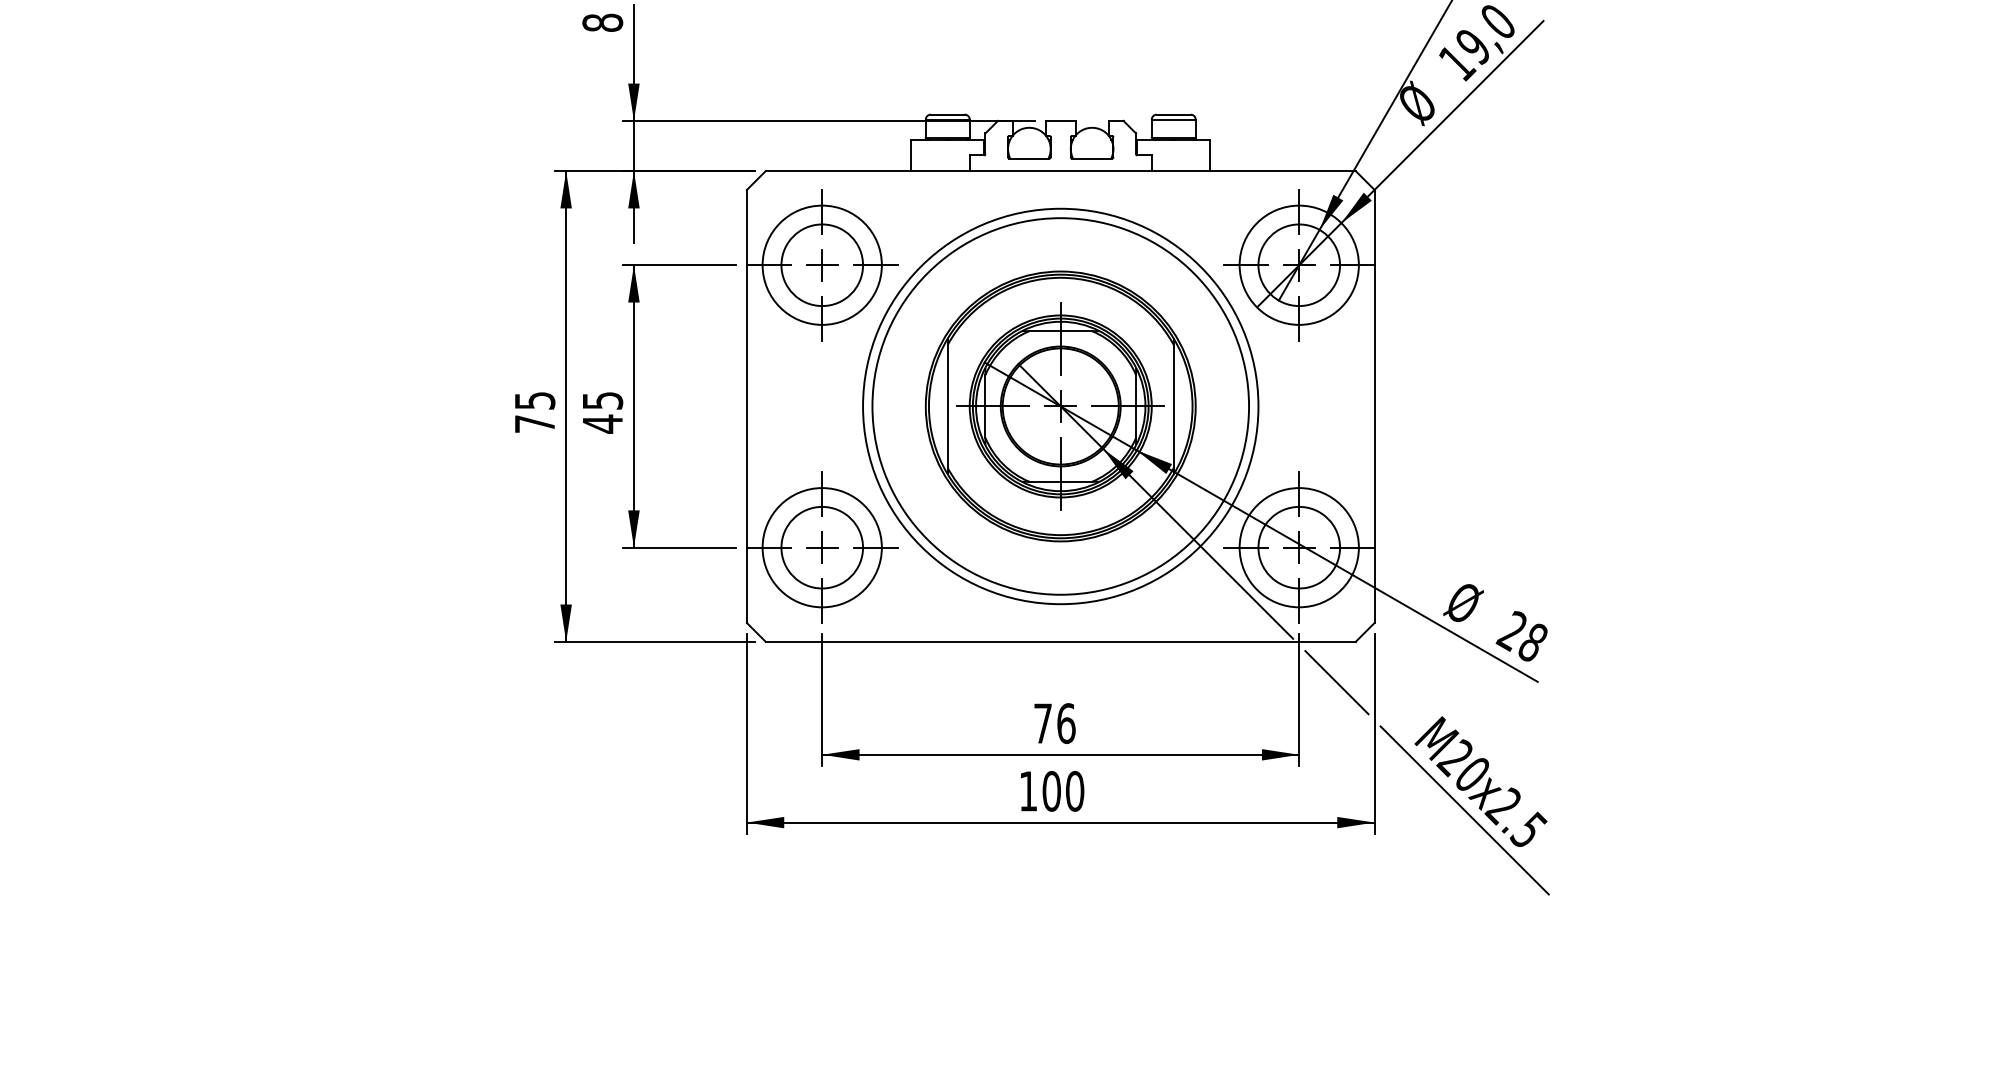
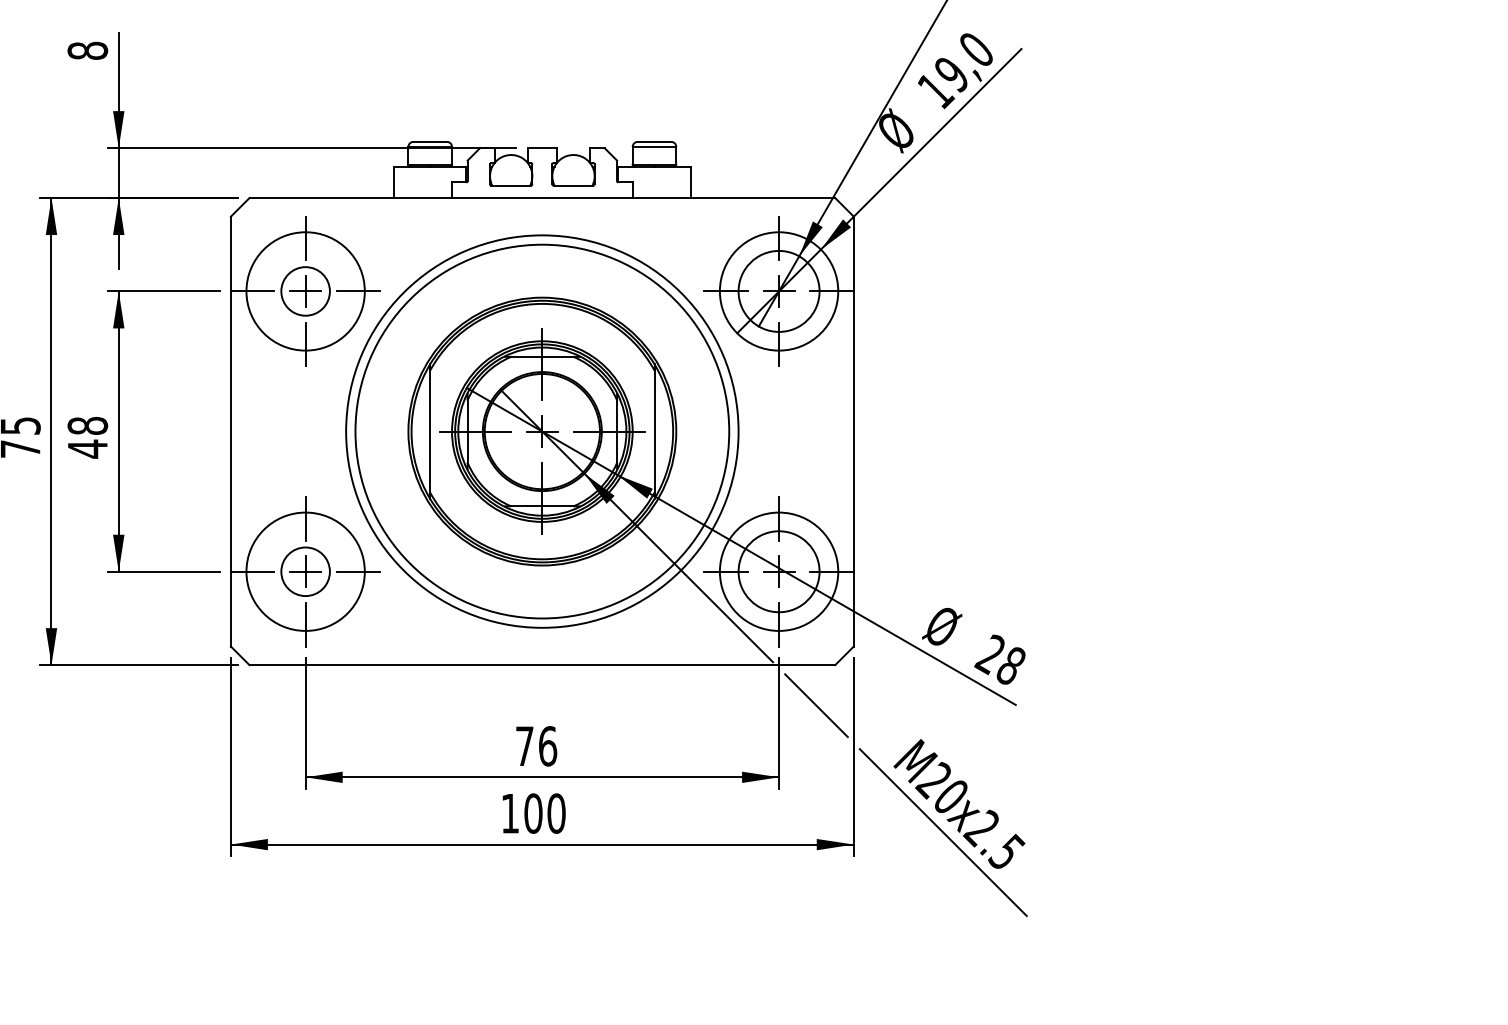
circle: (822, 265) -> (305, 291), size x0.6
text: (602, 400) -> (87, 425), 45 -> 48
circle: (822, 547) -> (305, 571), size x0.6

